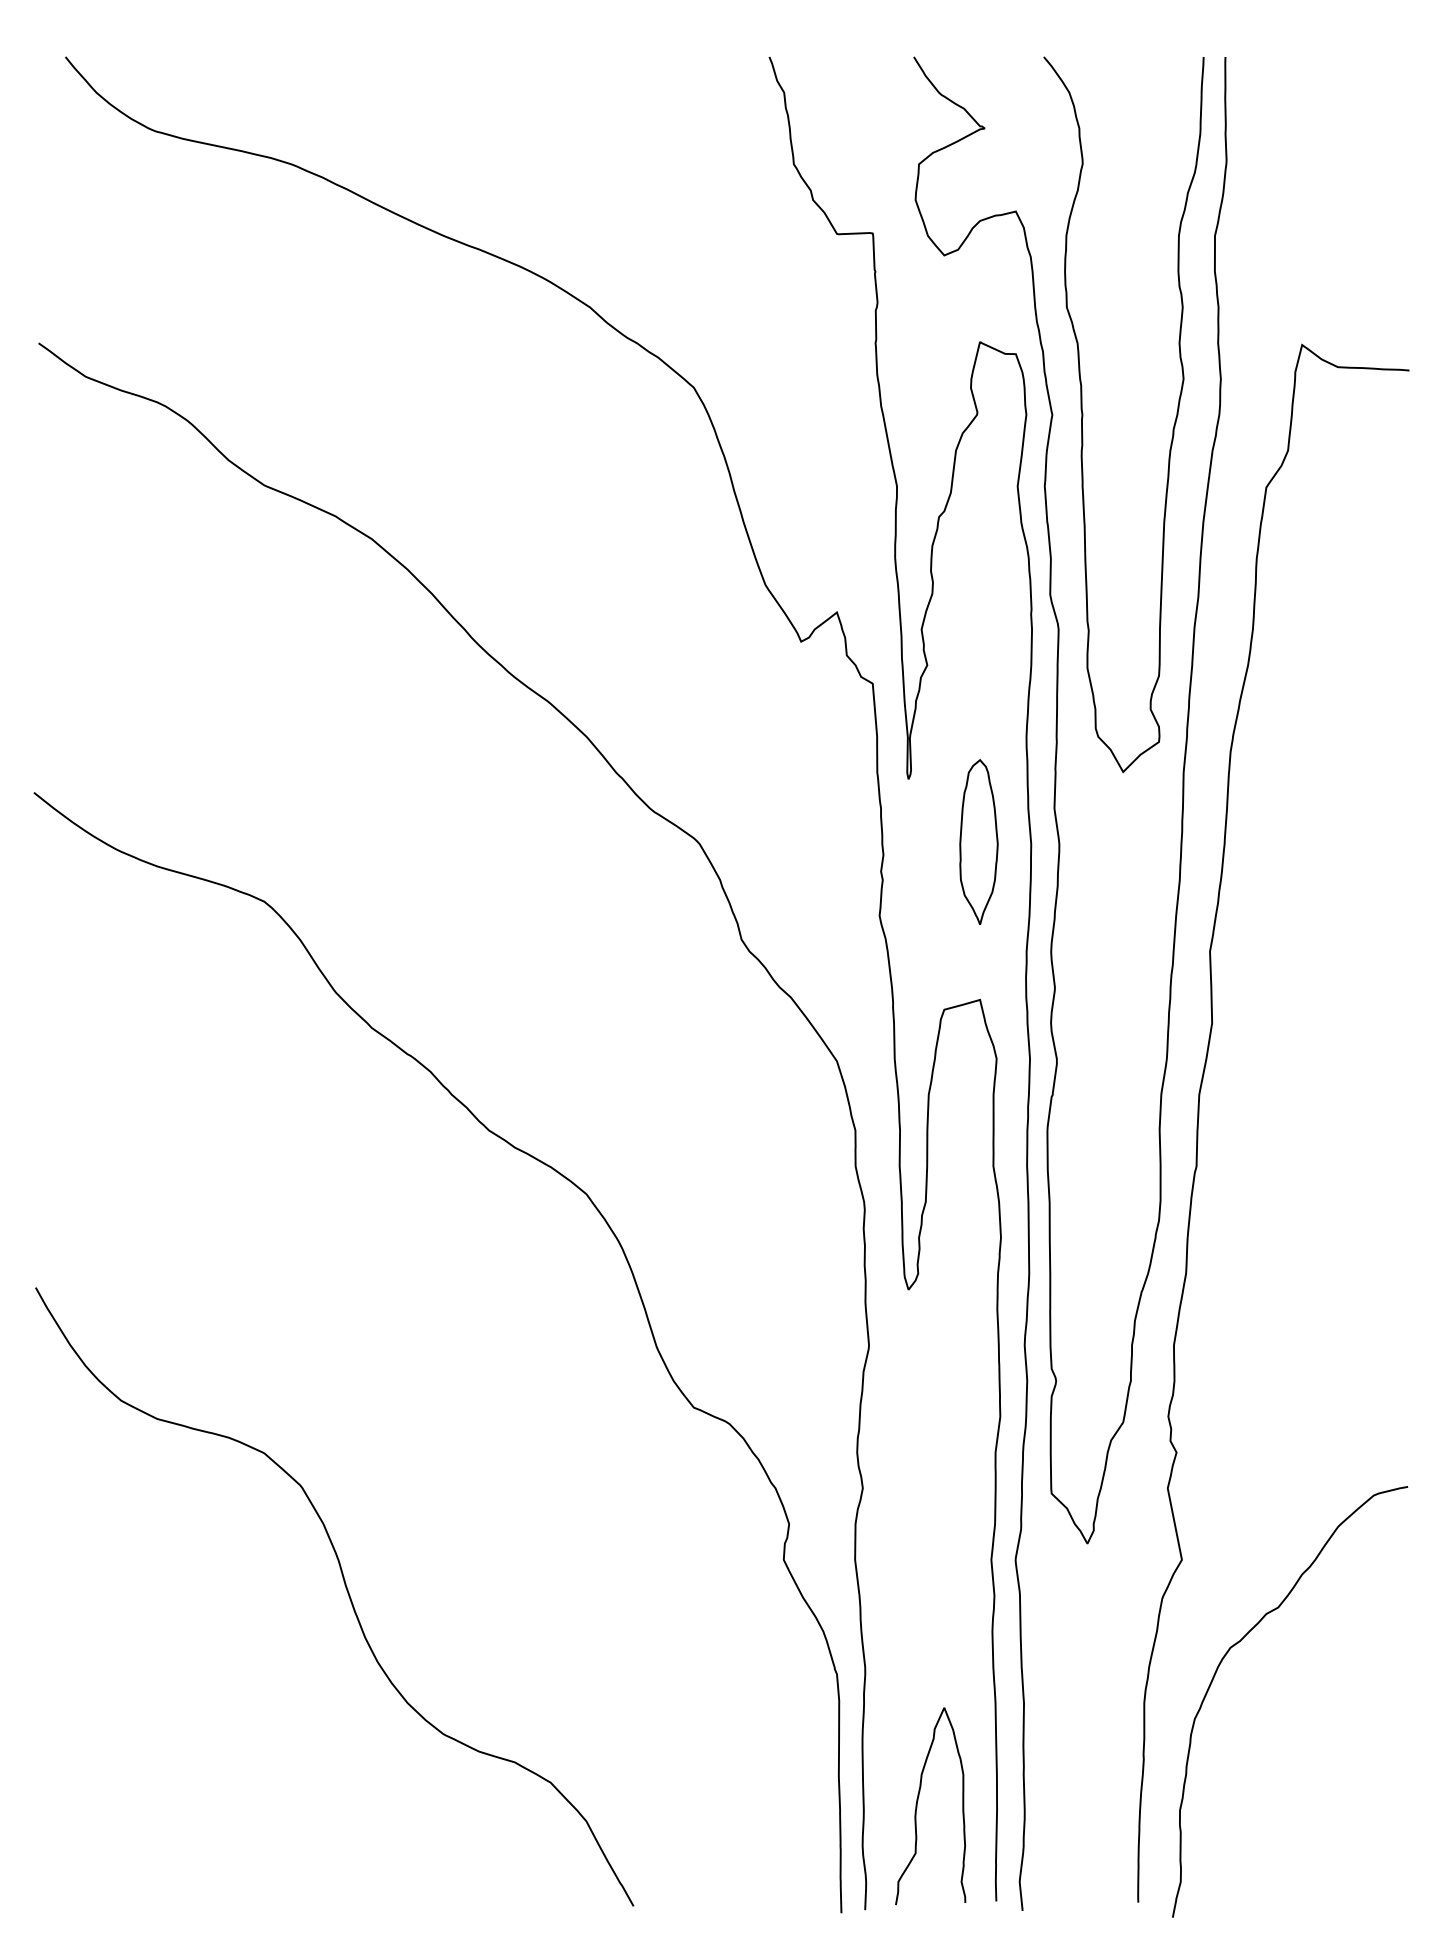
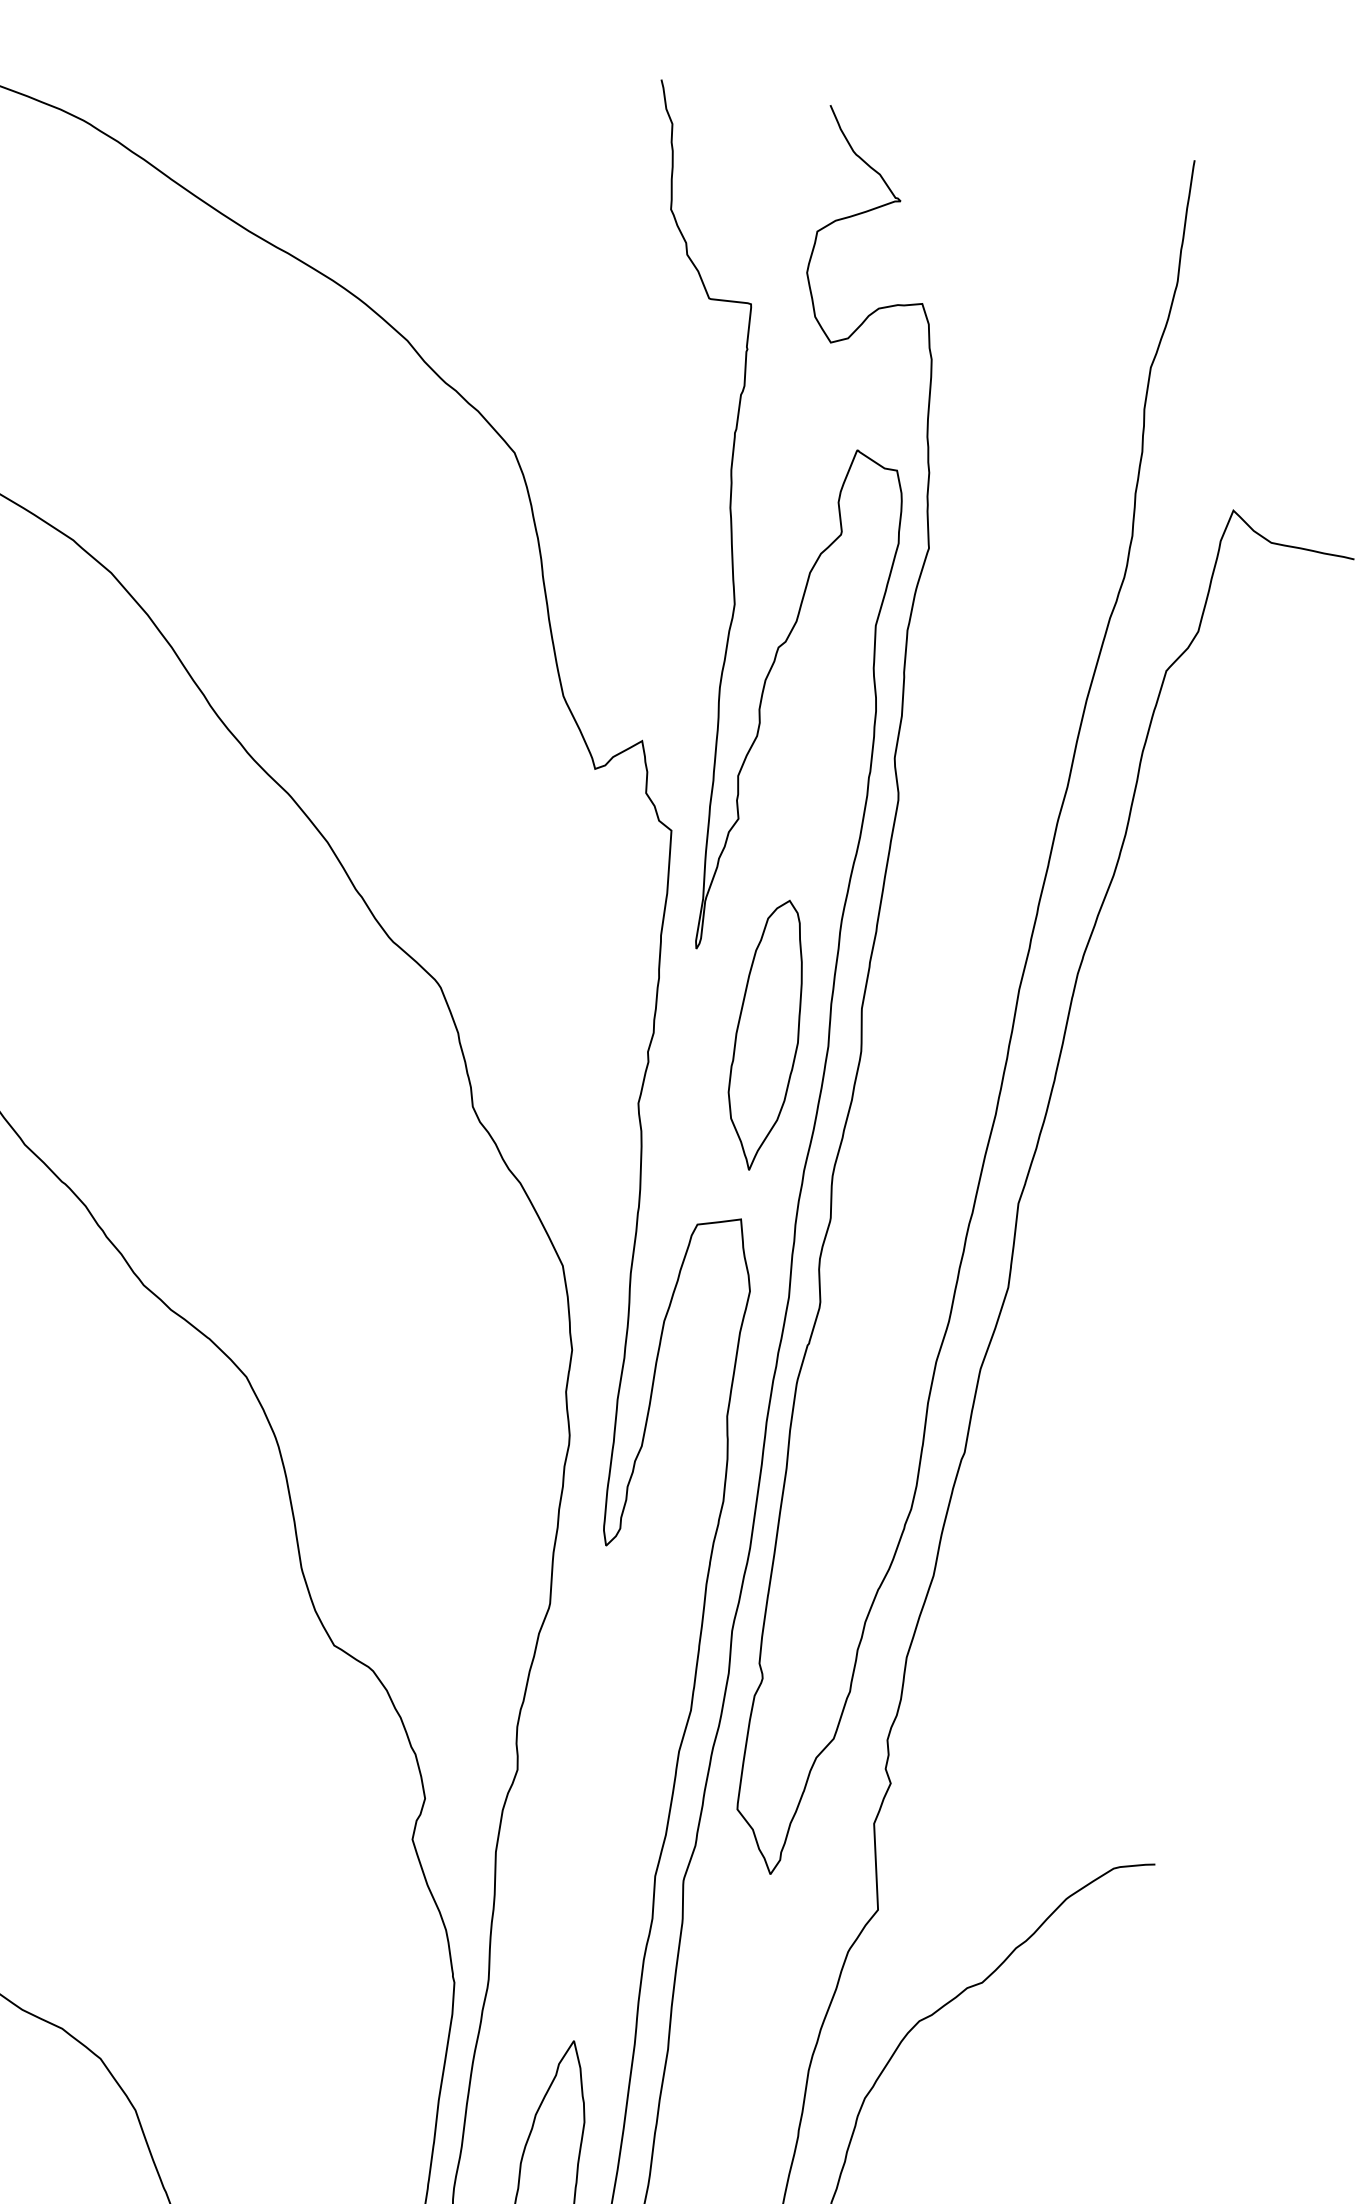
curve: (1083, 414) -> (965, 553), removed
part: (978, 841) -> (767, 1033), size x1.4

